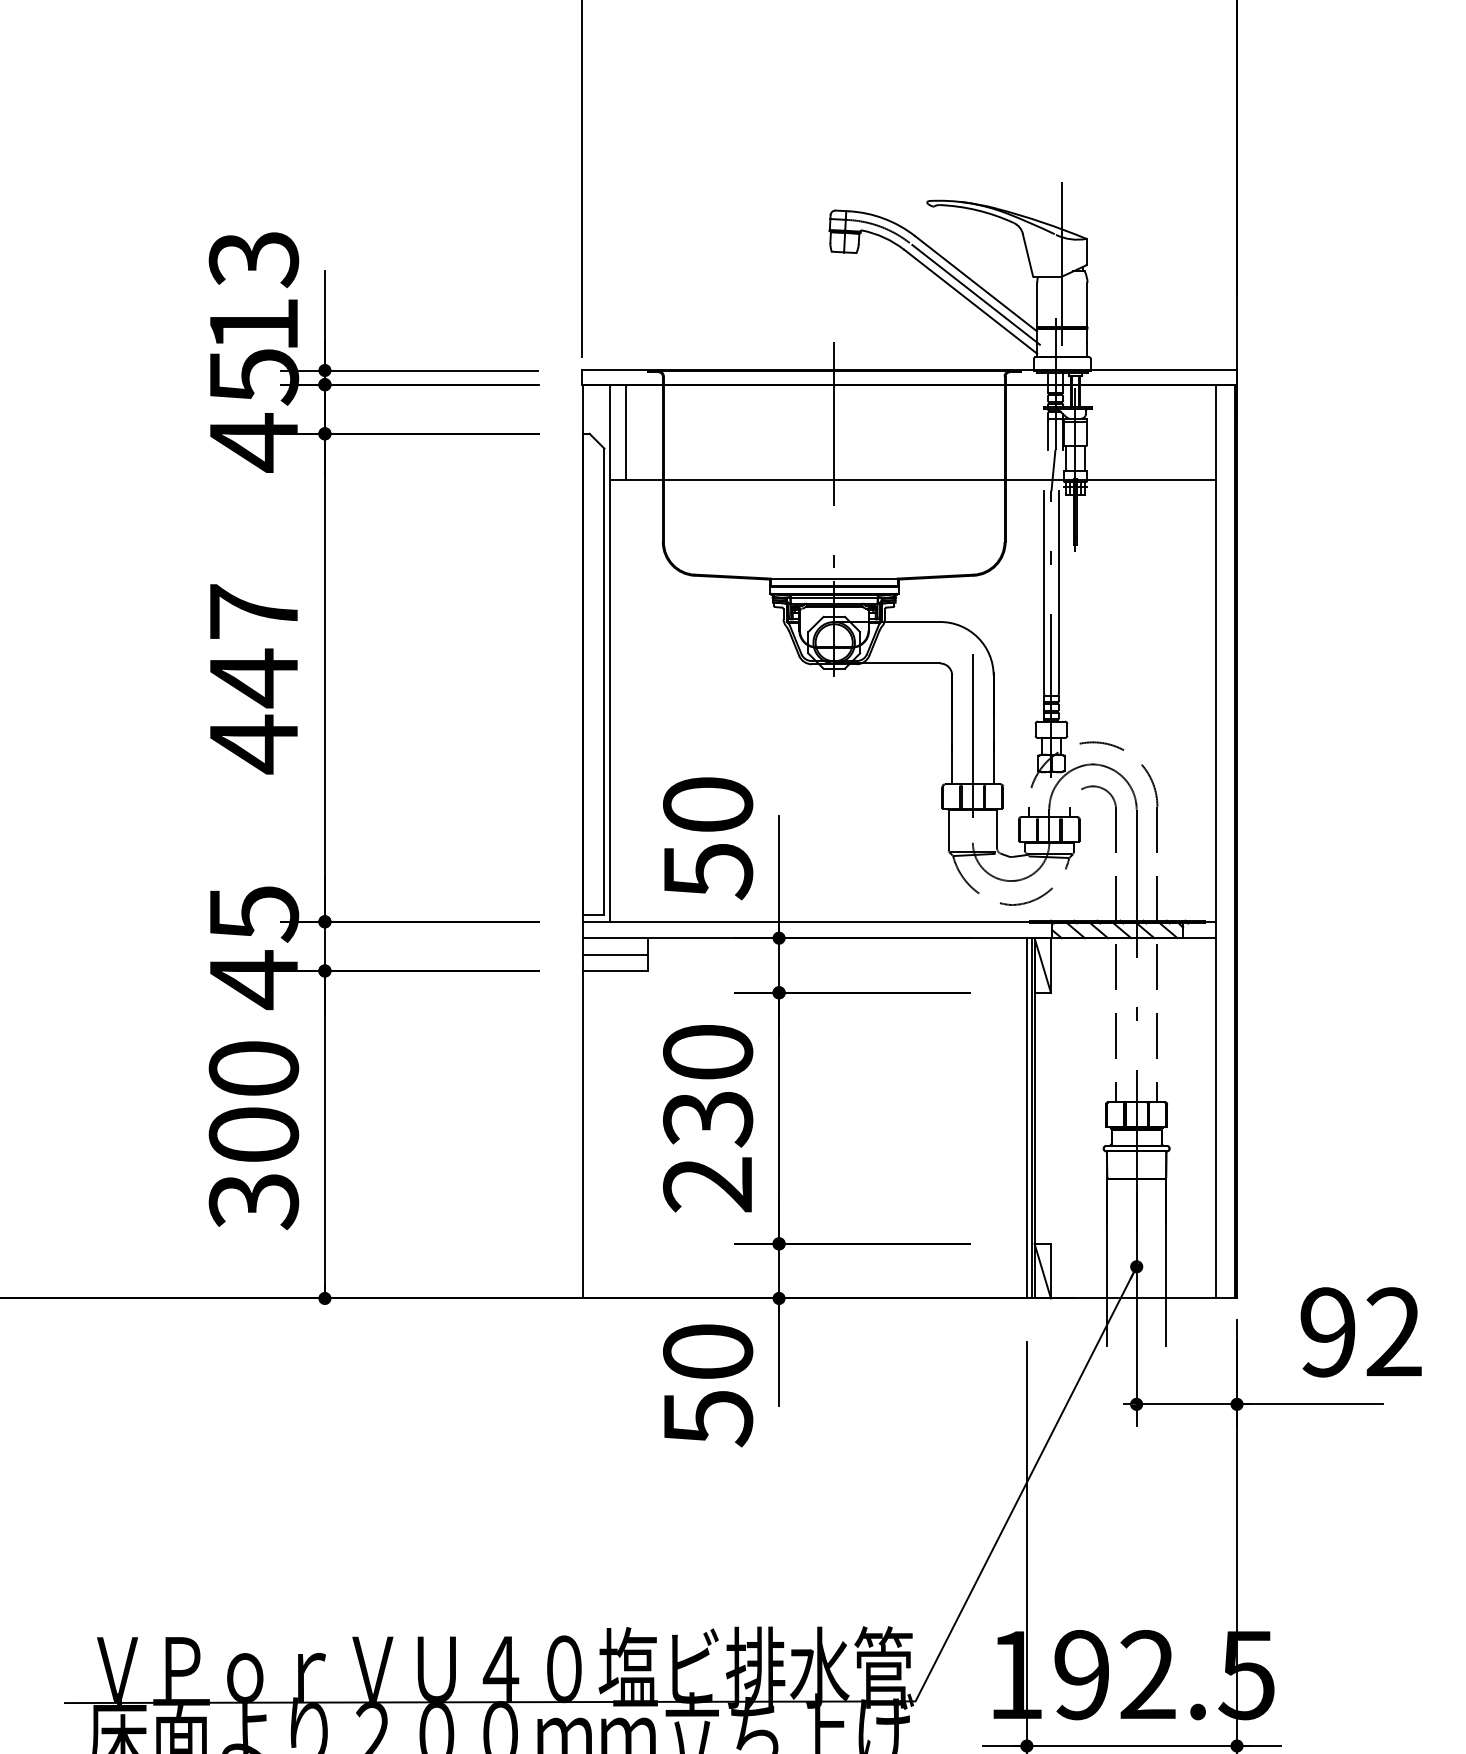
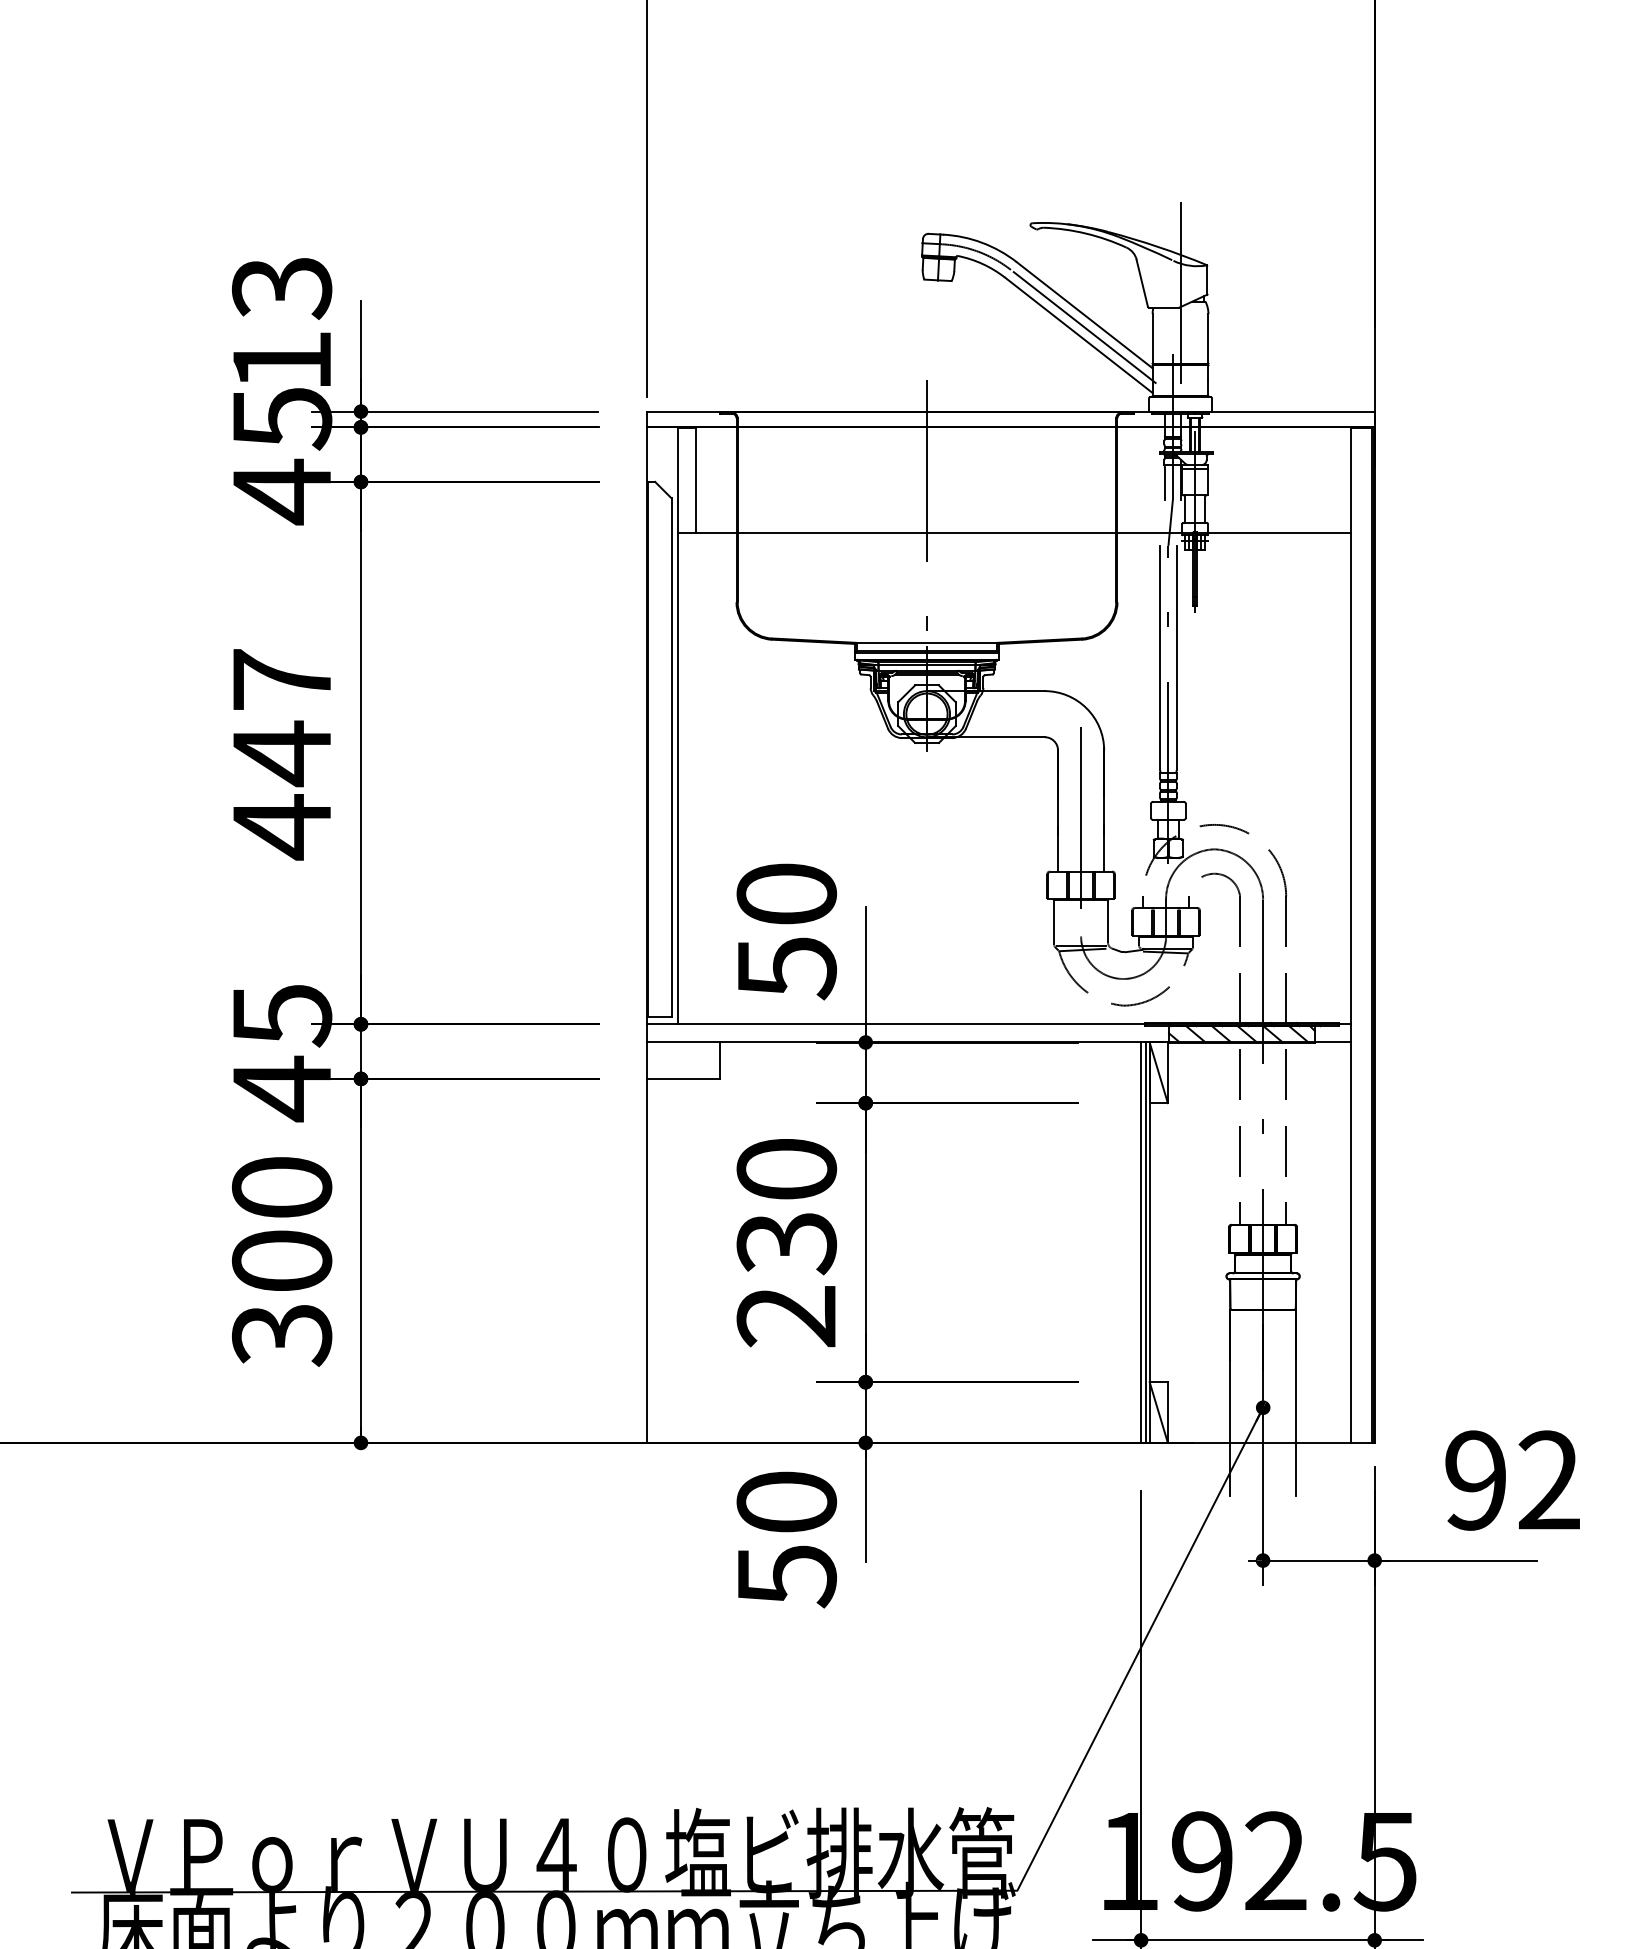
line: (615, 954) -> (683, 1060), removed

